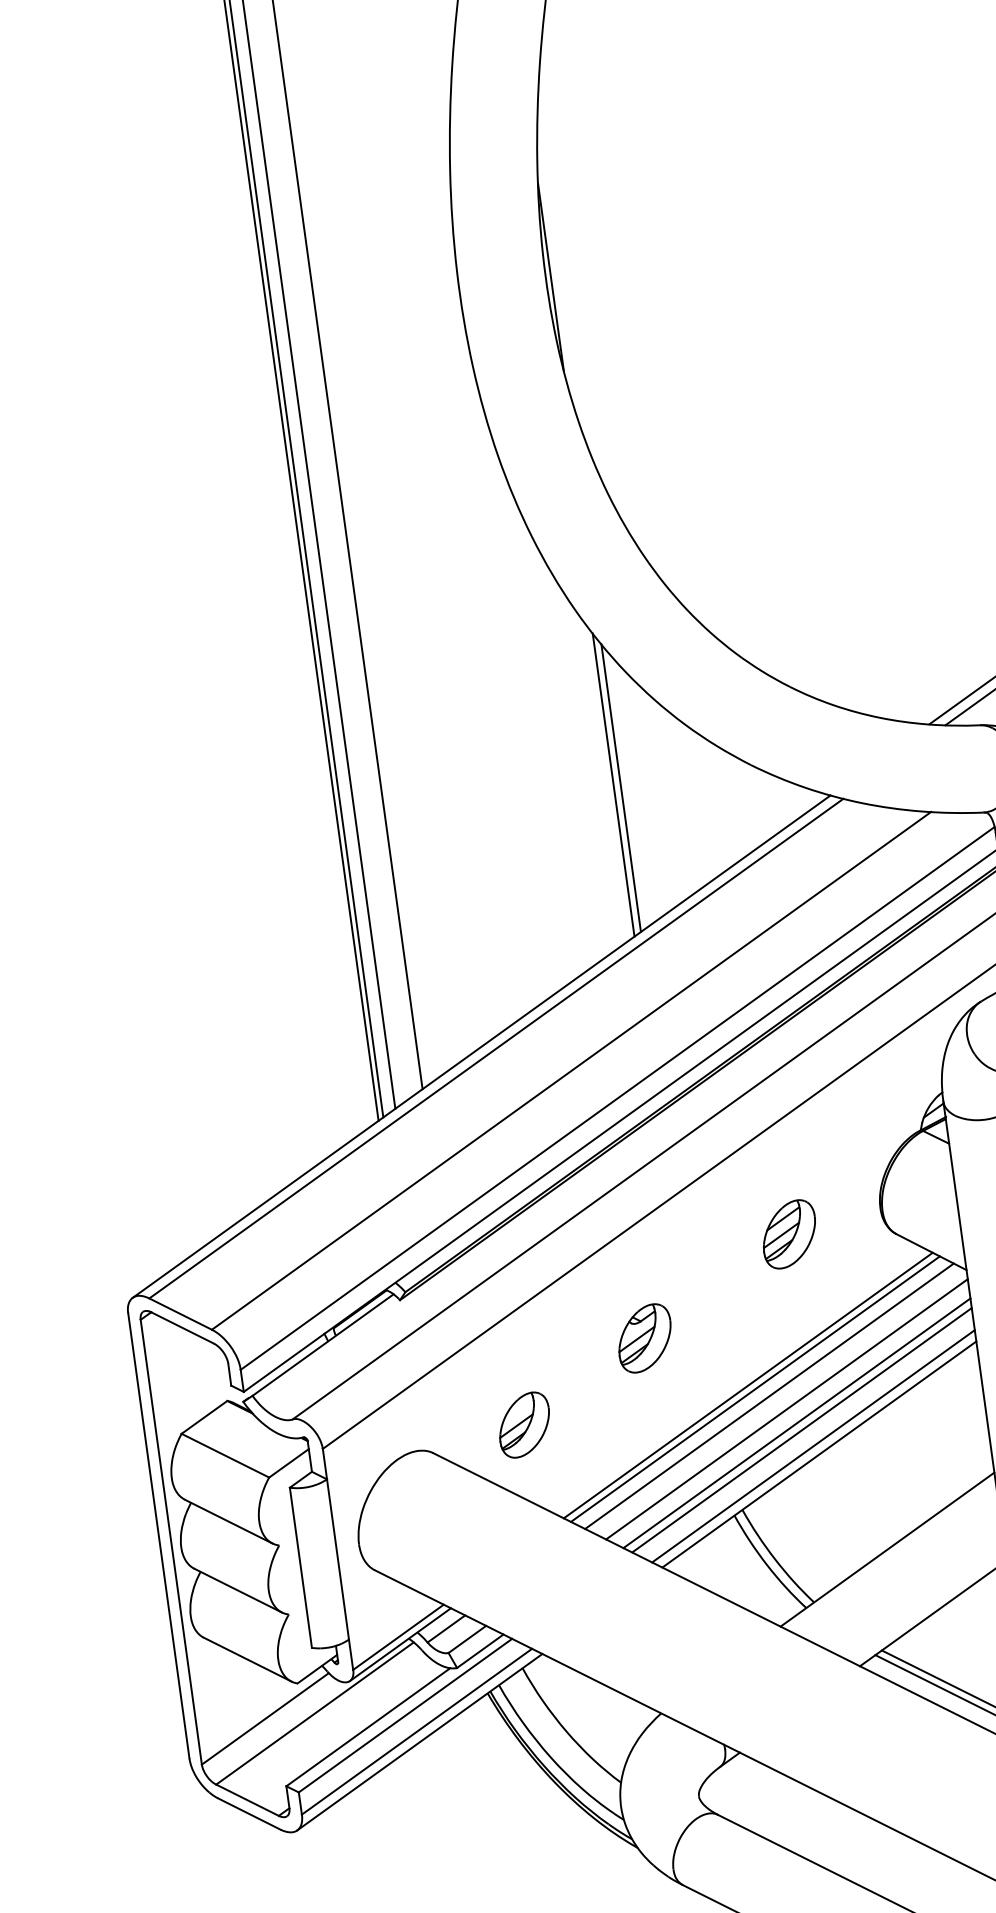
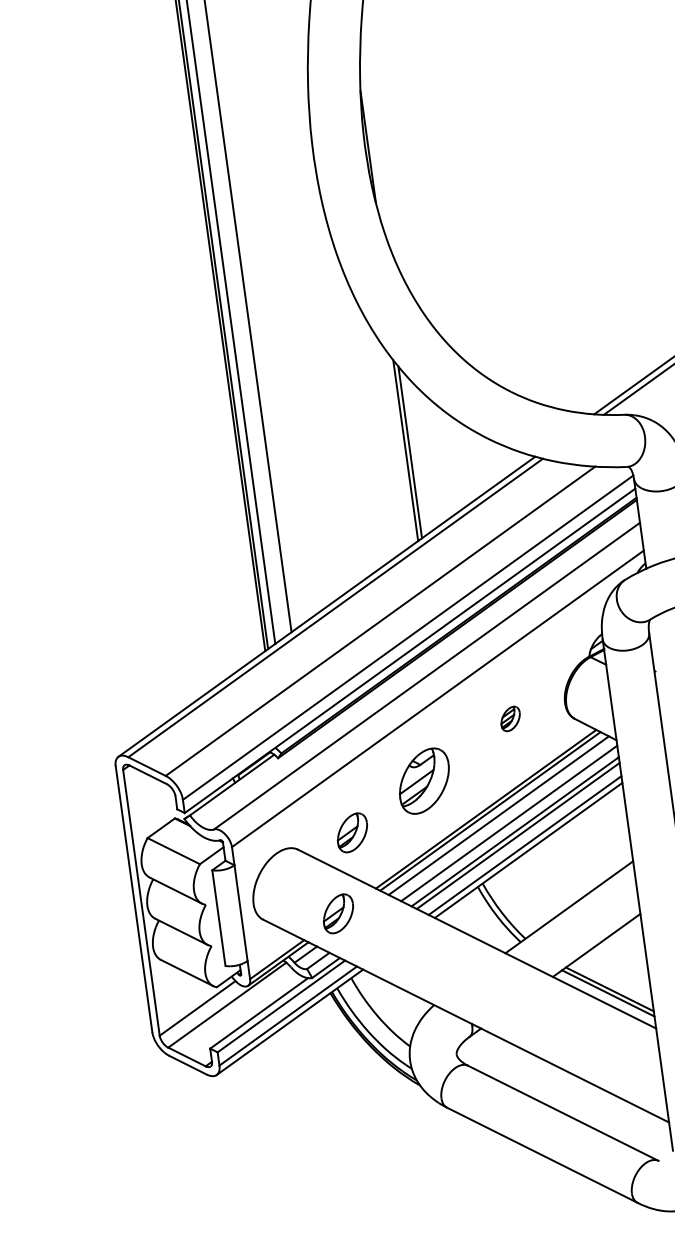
part: (789, 1233) -> (510, 718), size x0.6
part: (645, 1337) -> (424, 780), size x1.6
part: (499, 1560) -> (337, 913), added

